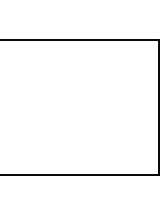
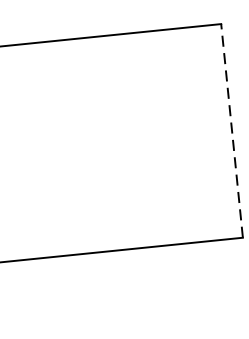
line: (159, 107) -> (232, 130), solid -> dashed

